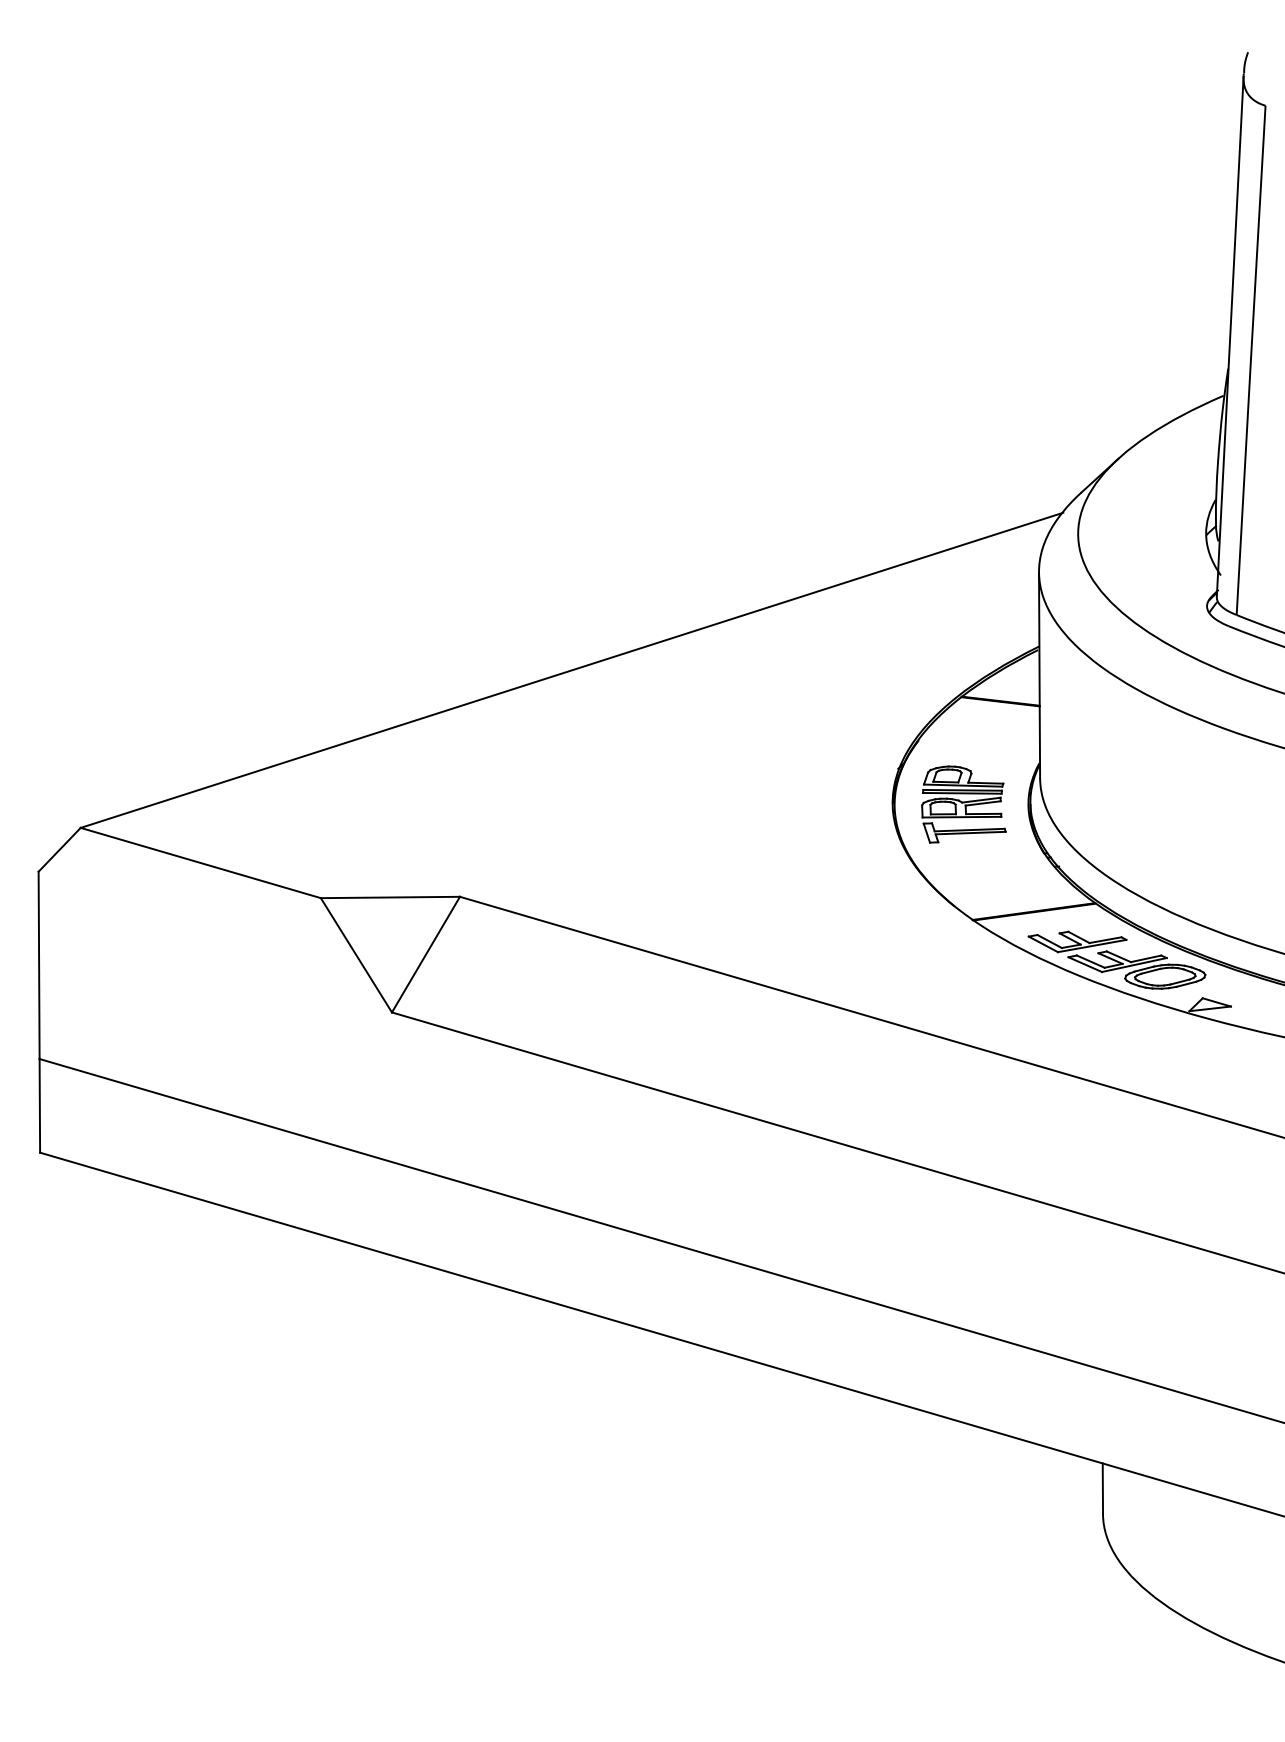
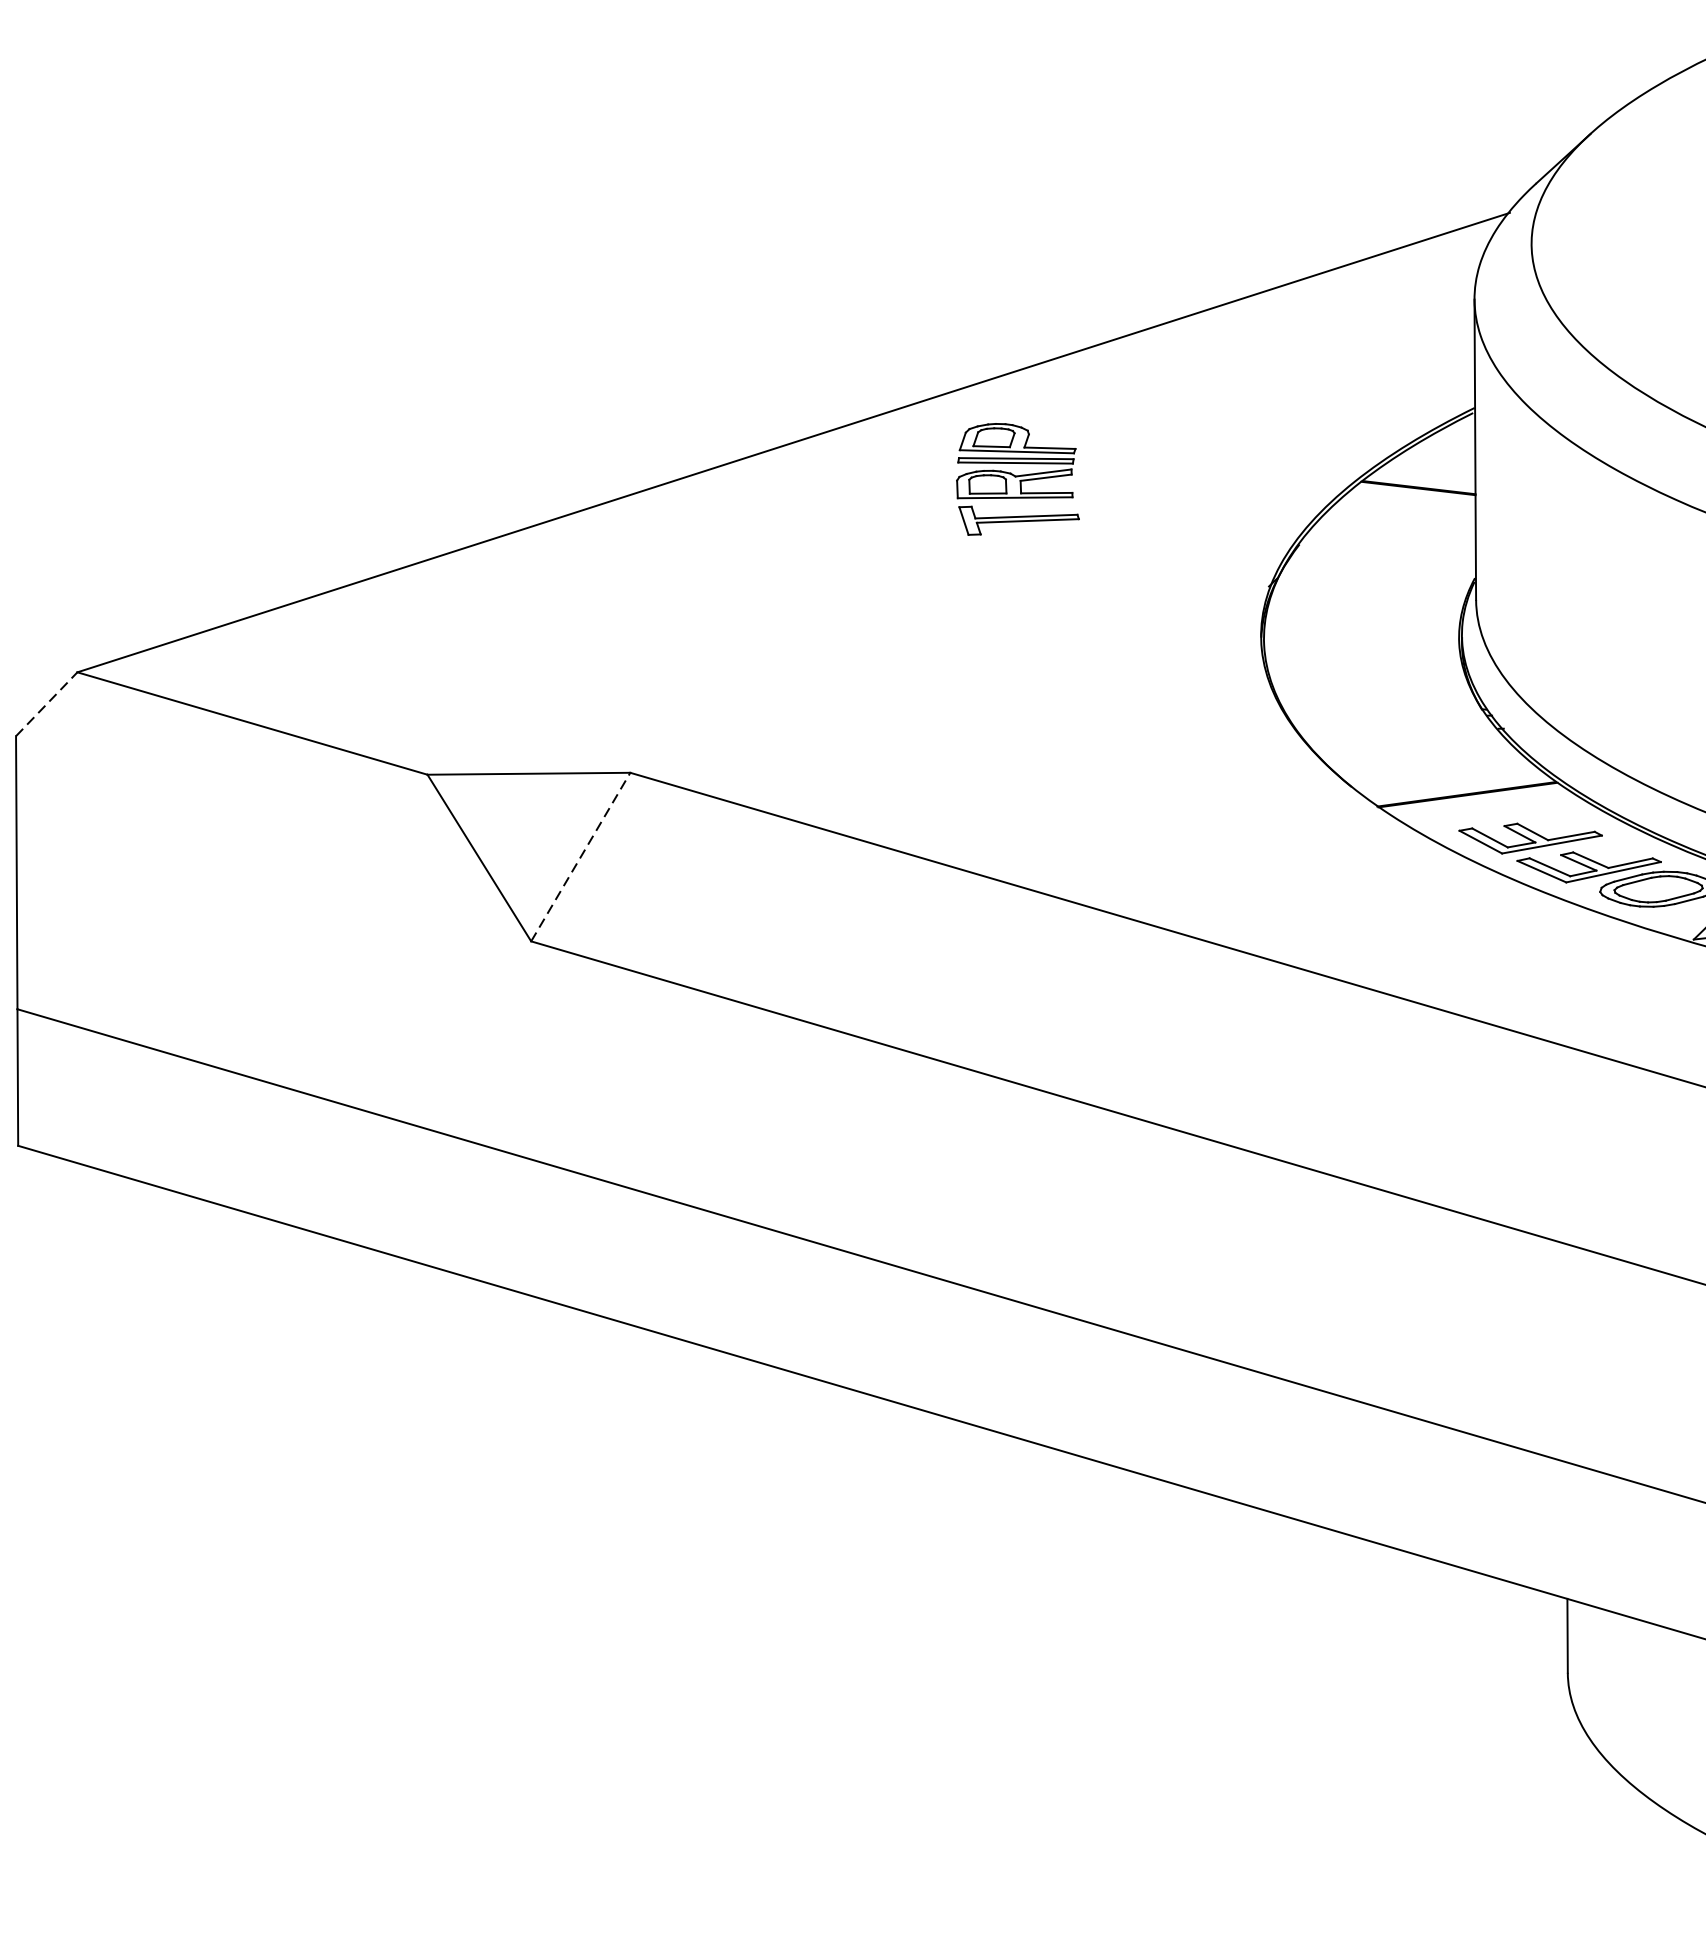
part: (963, 804) -> (1017, 479), moved
line: (60, 849) -> (47, 703), solid -> dashed
line: (426, 954) -> (581, 856), solid -> dashed

